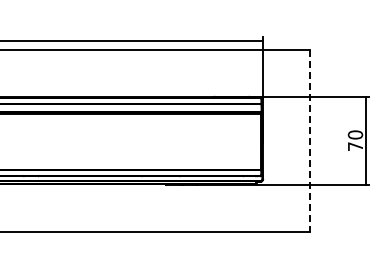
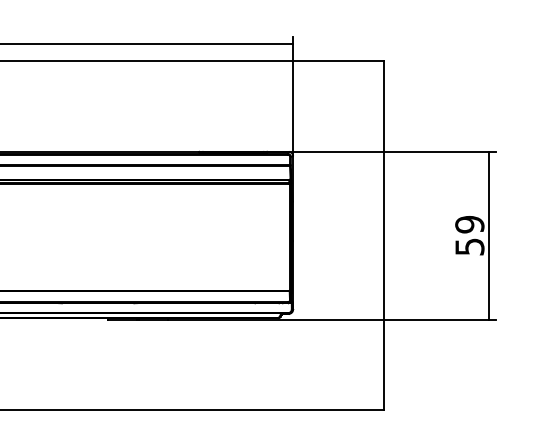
text: (355, 140) -> (469, 235), 70 -> 59
line: (310, 141) -> (383, 237), dashed -> solid

